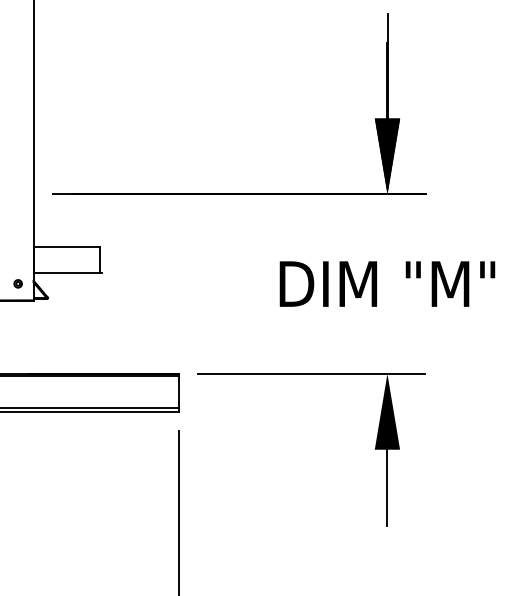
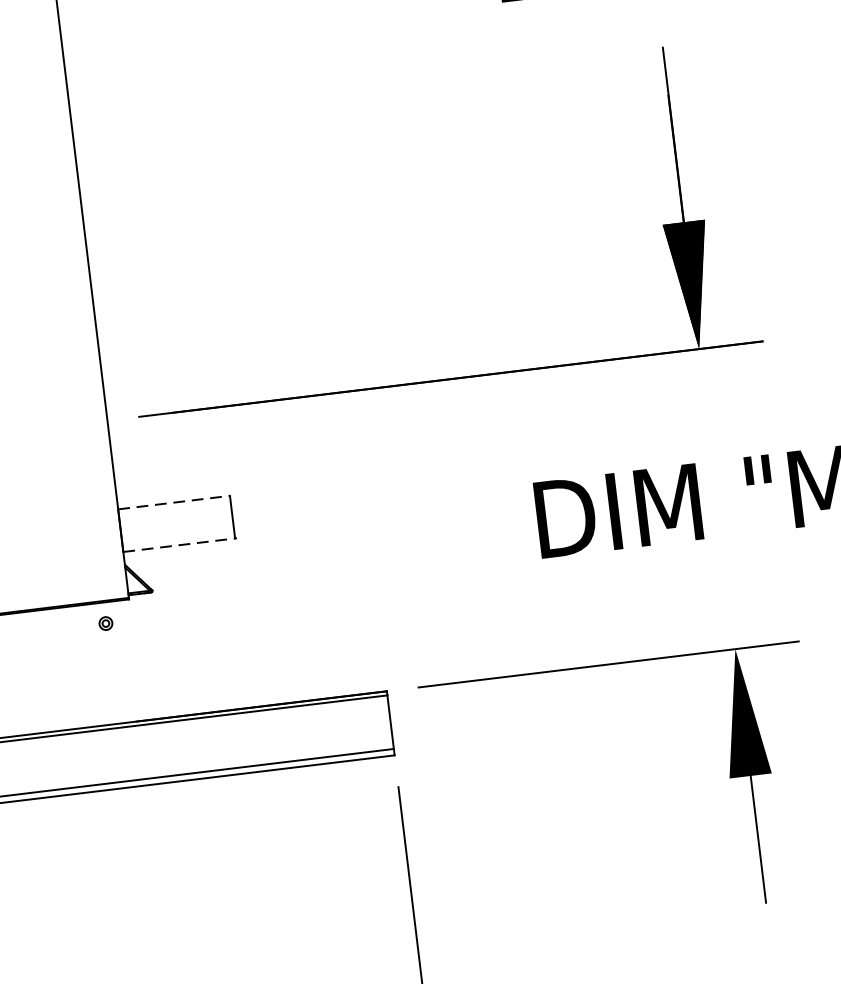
line: (67, 247) -> (174, 502), solid -> dashed
line: (67, 272) -> (180, 544), solid -> dashed
part: (17, 283) -> (104, 623), moved

